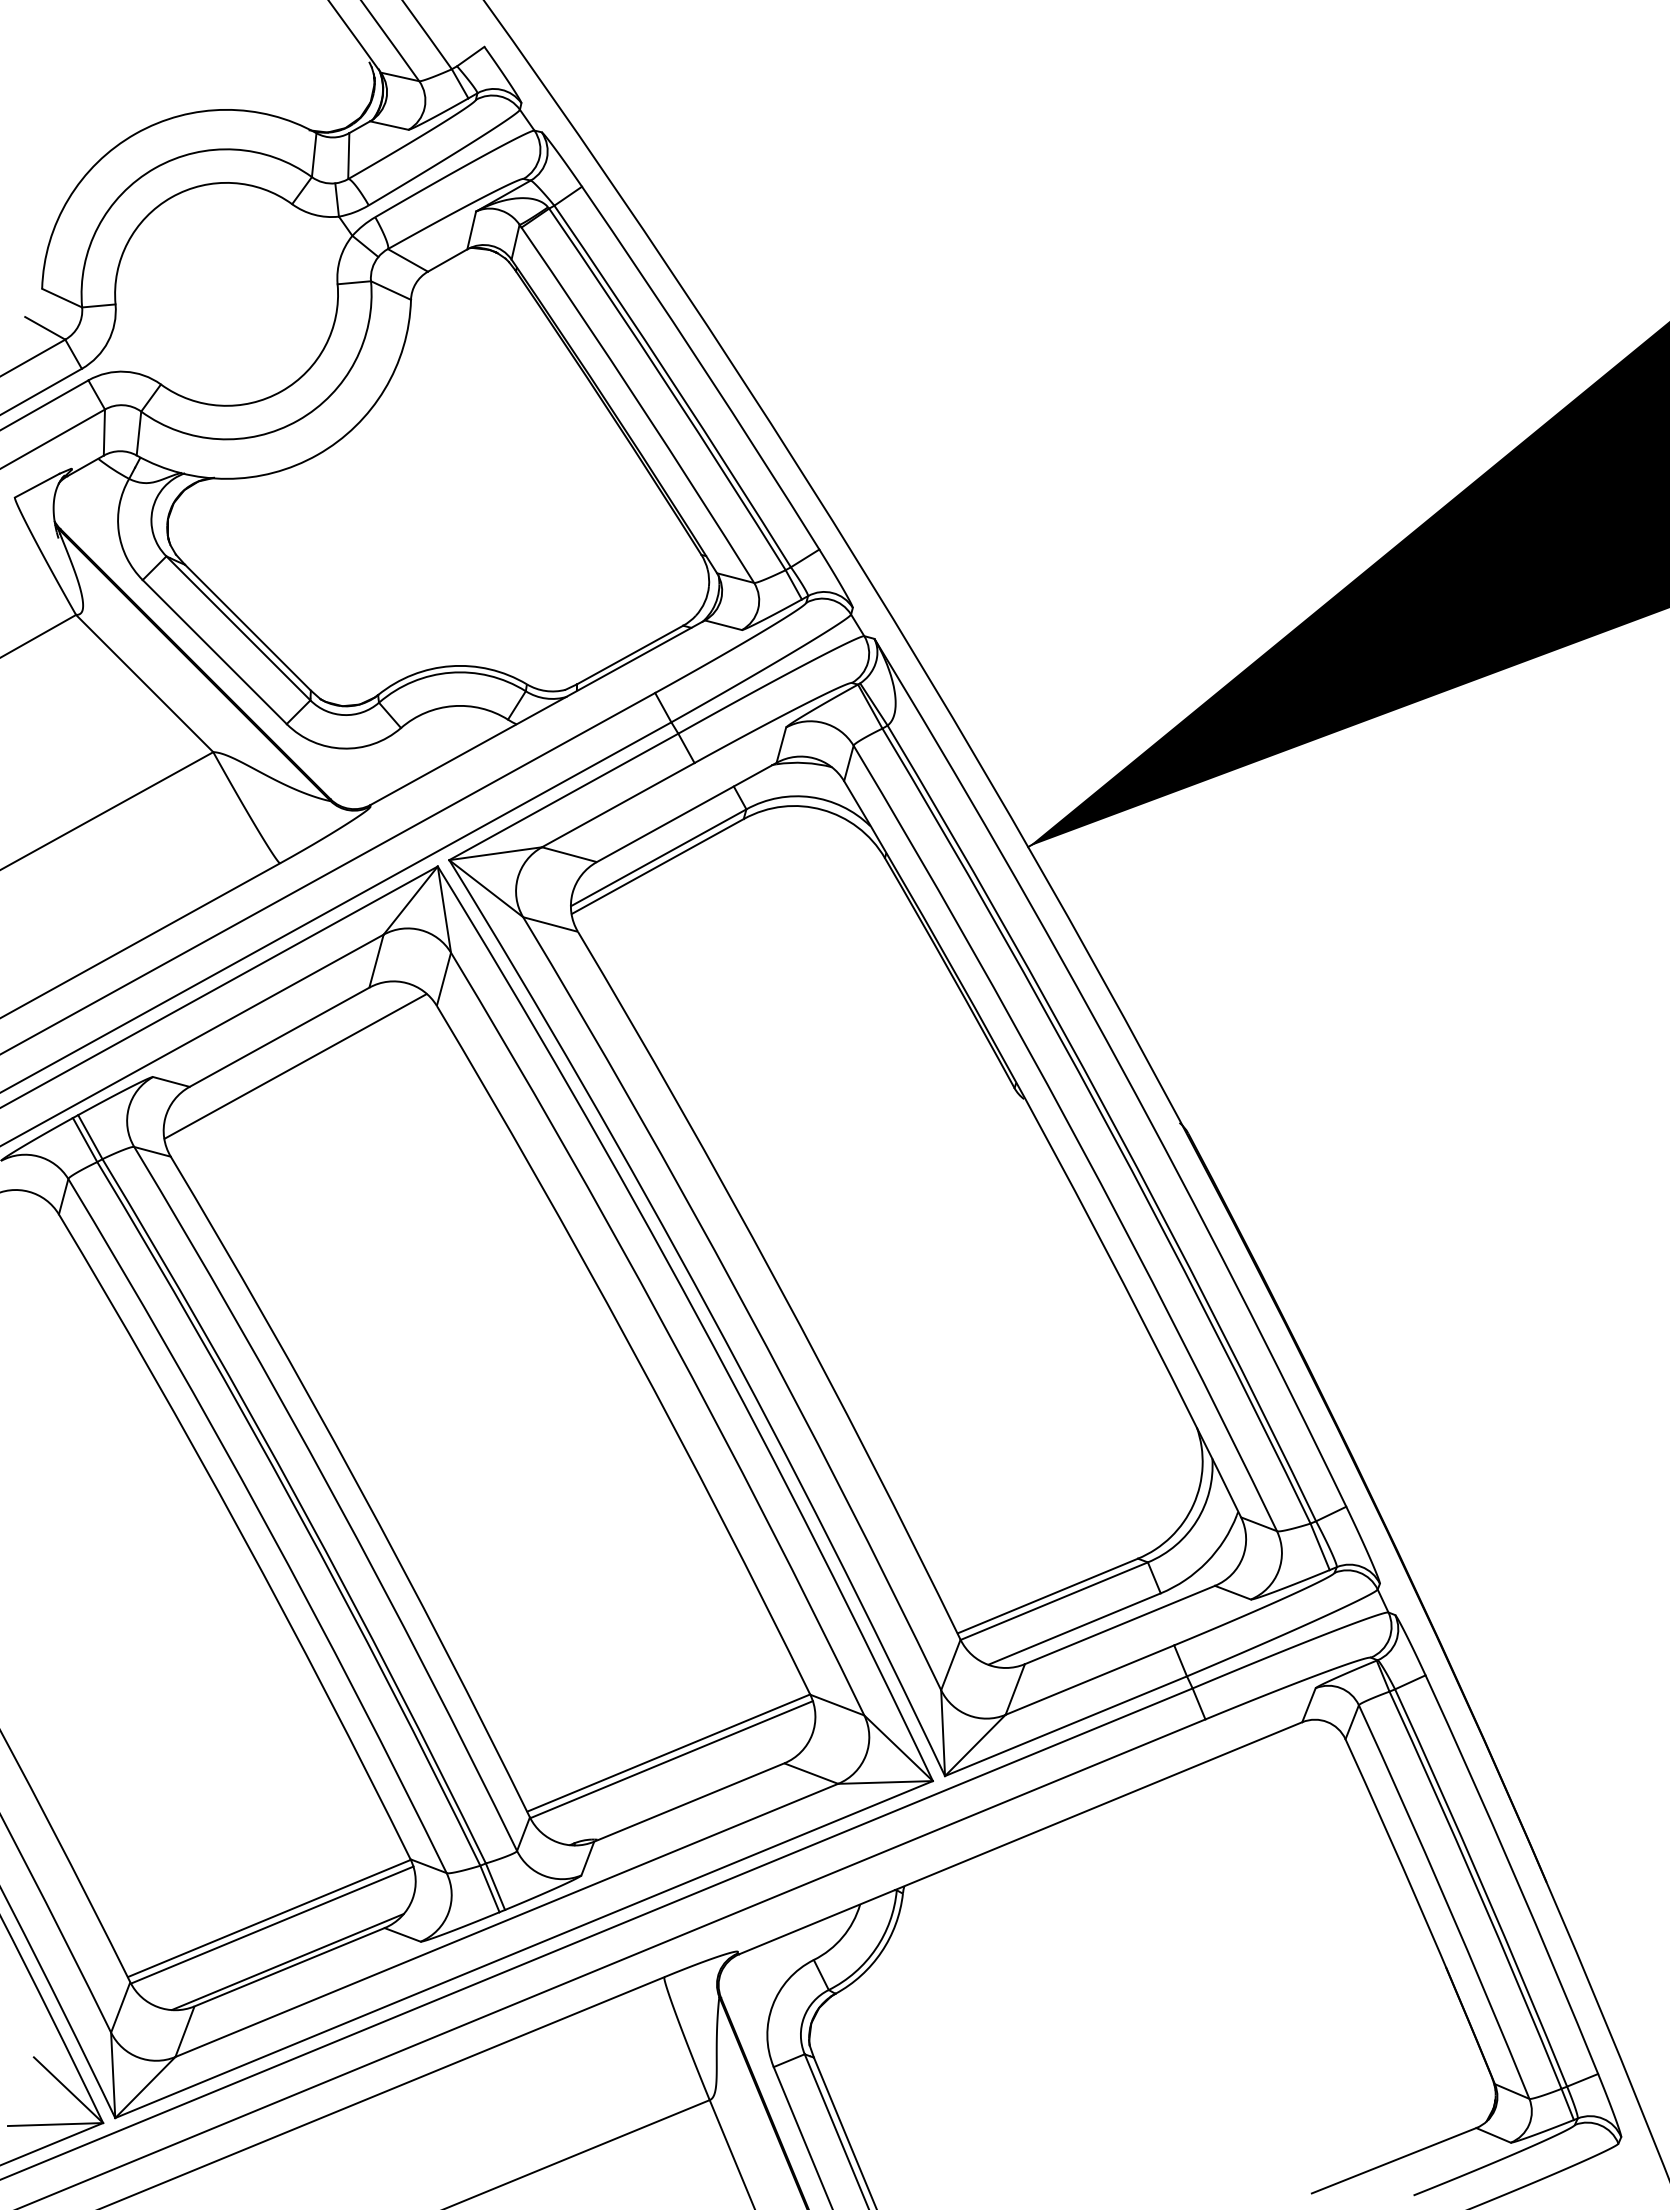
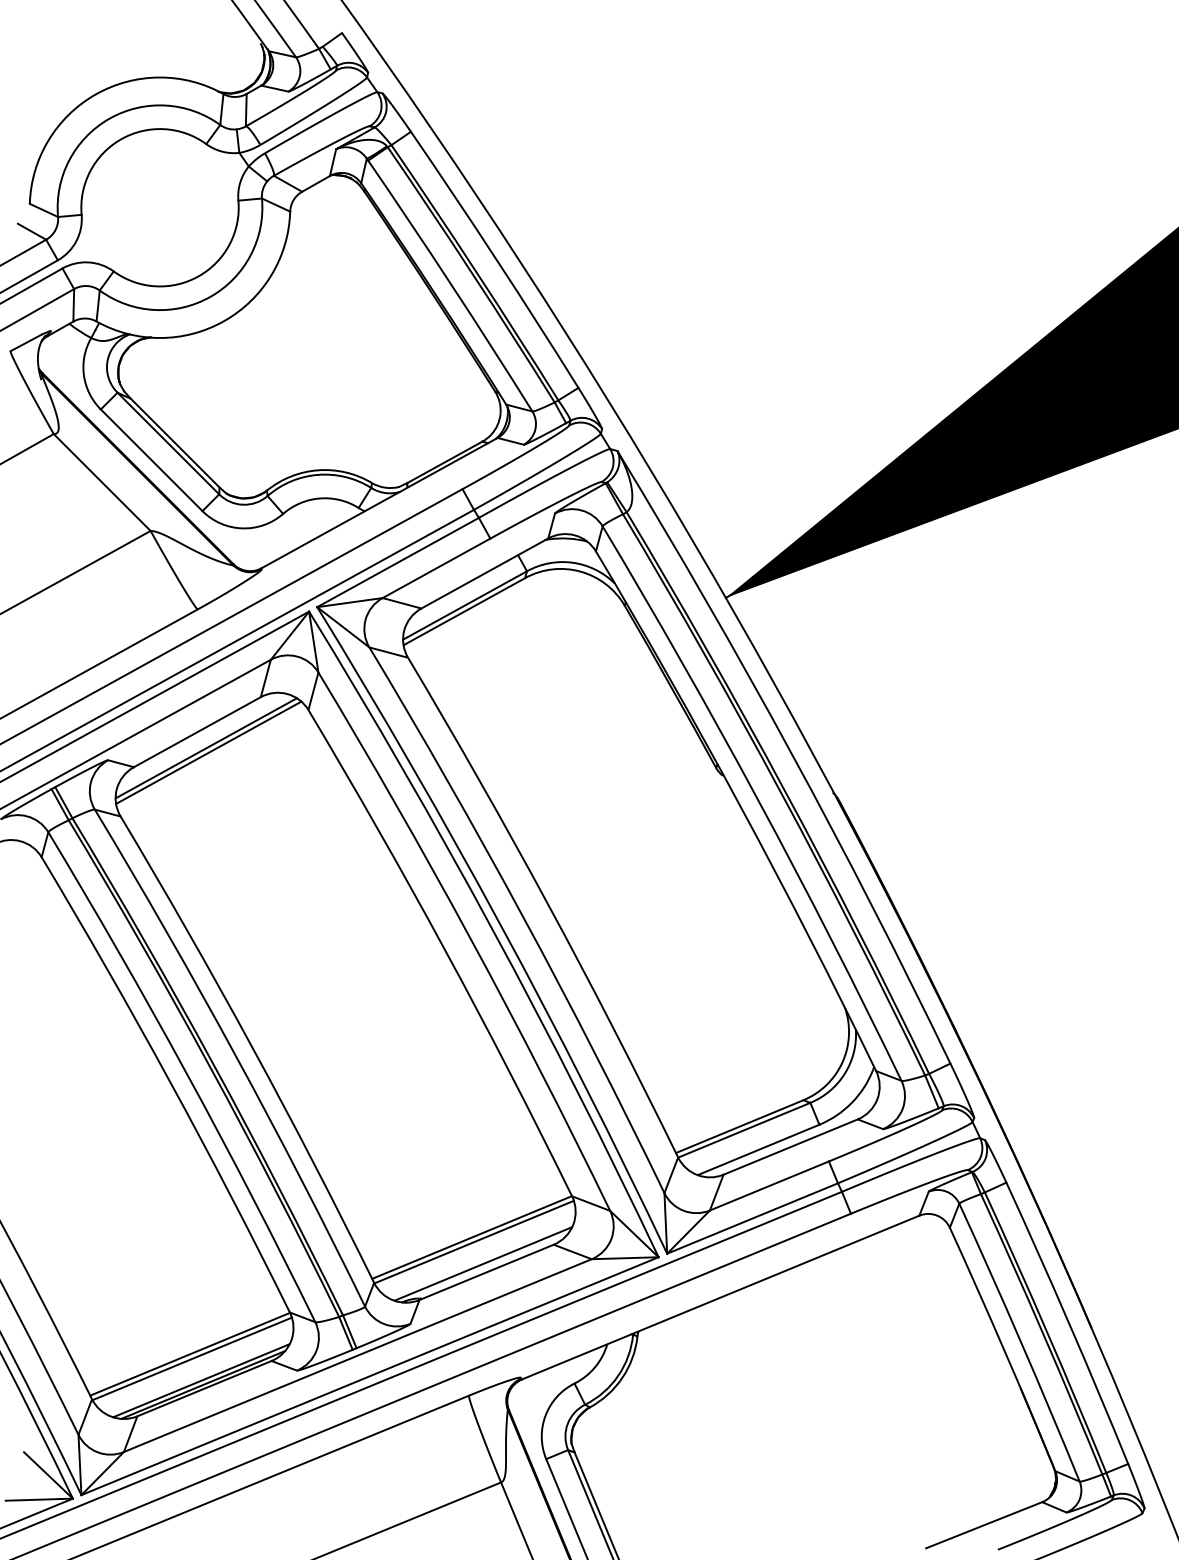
line: (291, 1059) -> (205, 747), added
line: (684, 1790) -> (483, 1263), added
line: (285, 1955) -> (201, 1380), added

